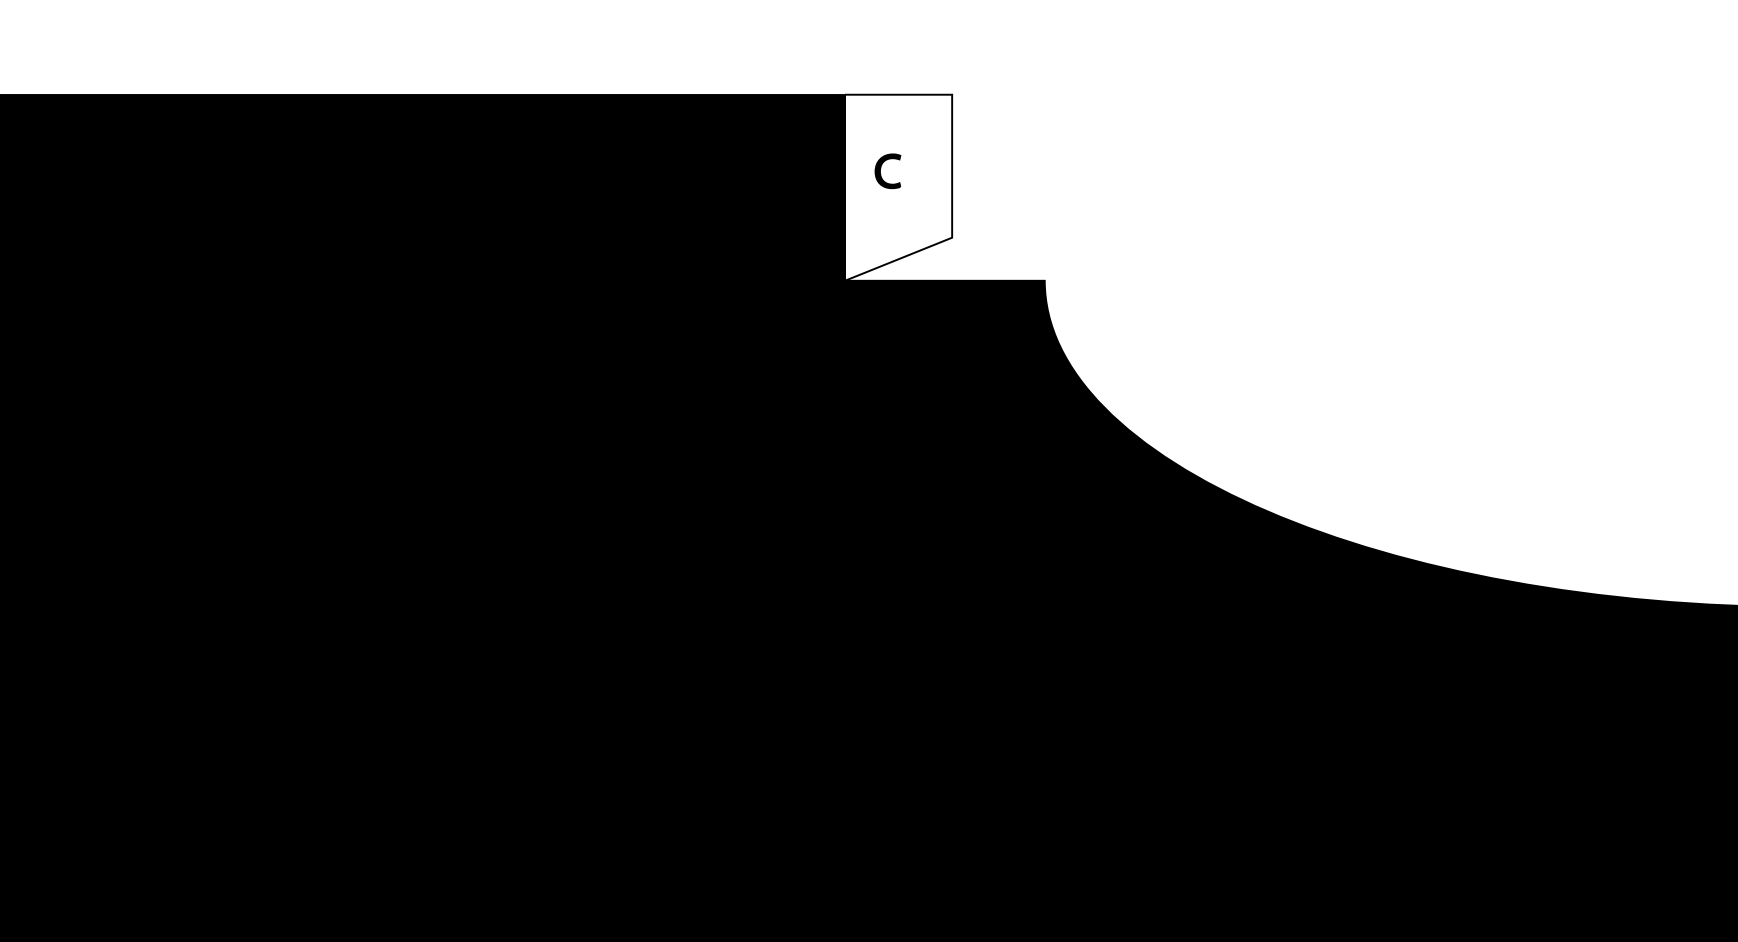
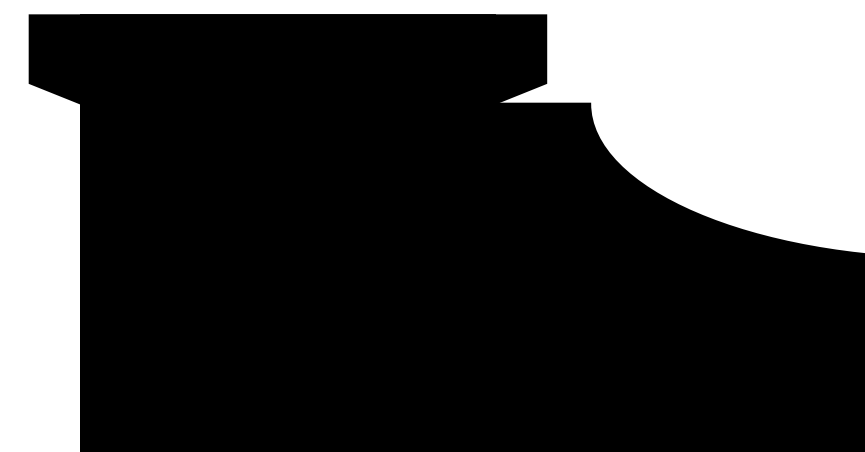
fill: (897, 187) -> (520, 59), added

